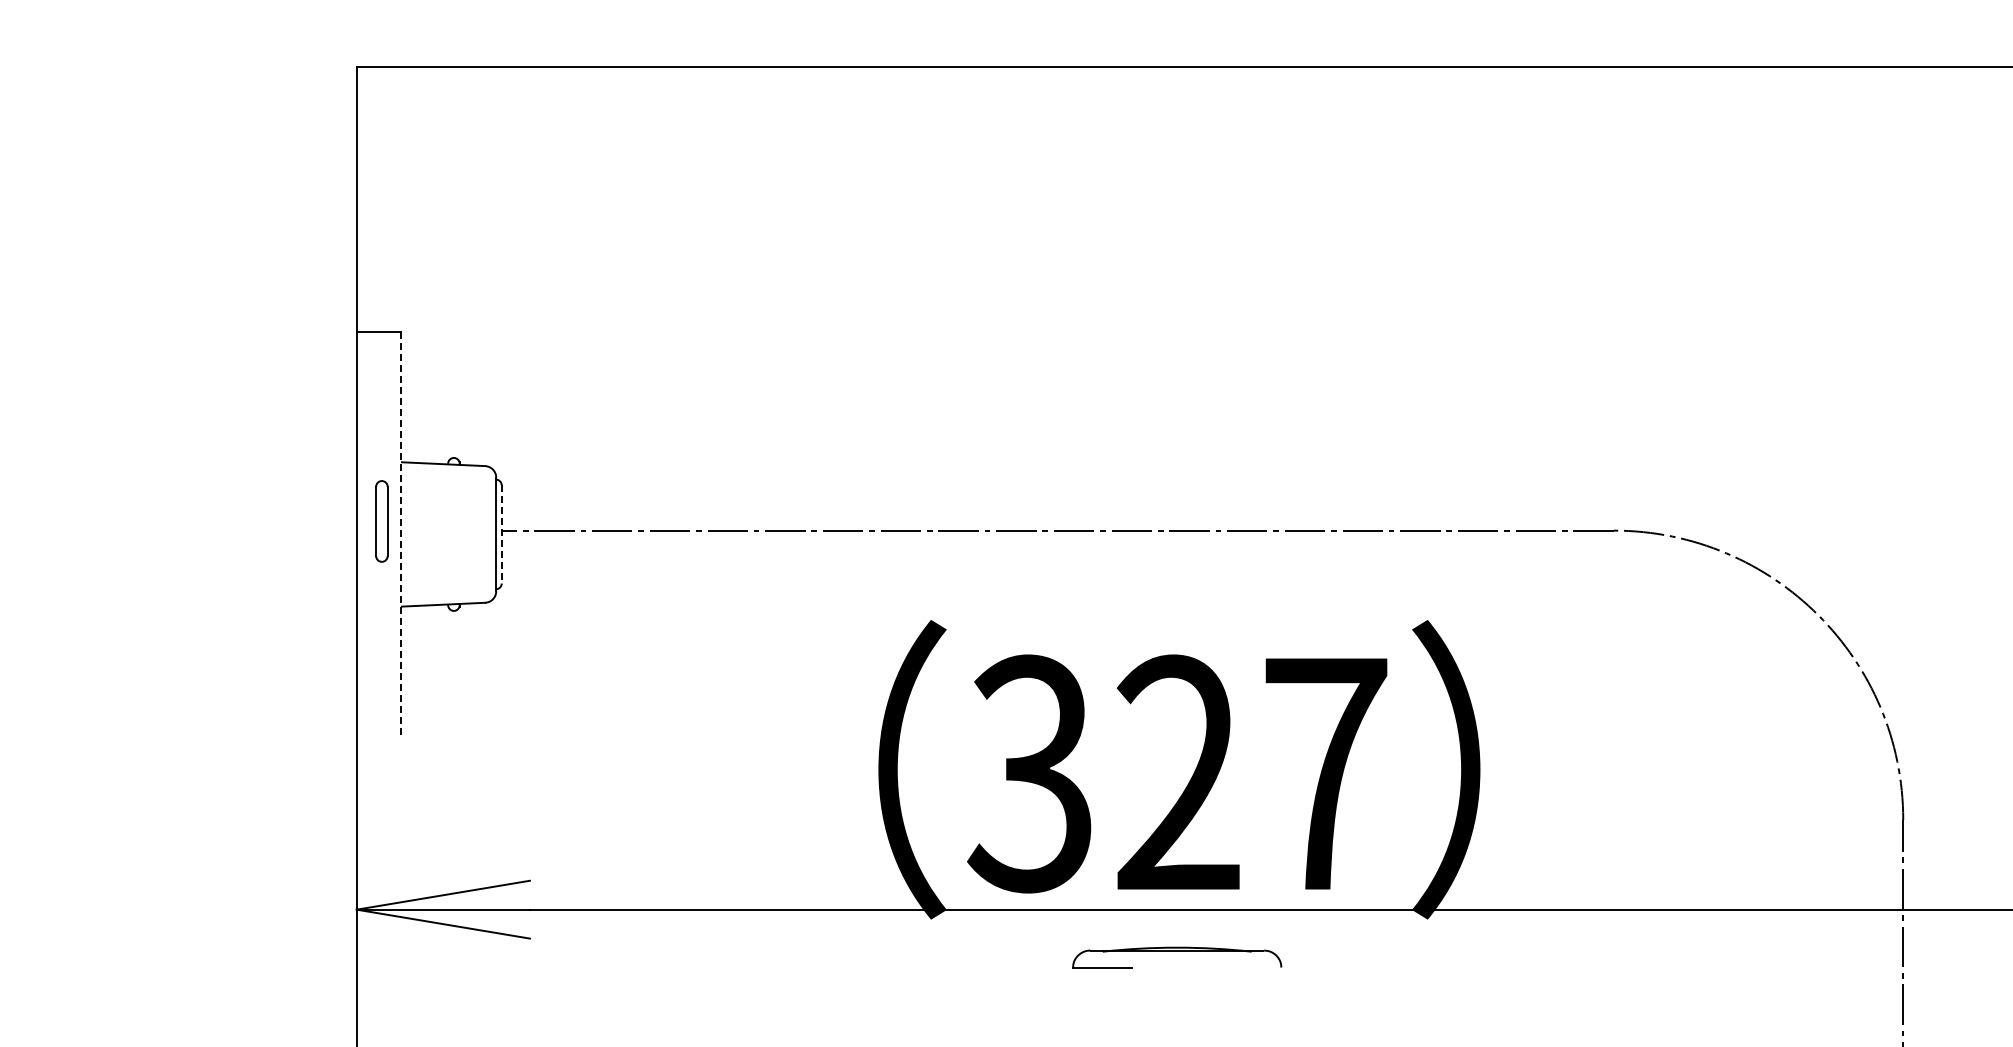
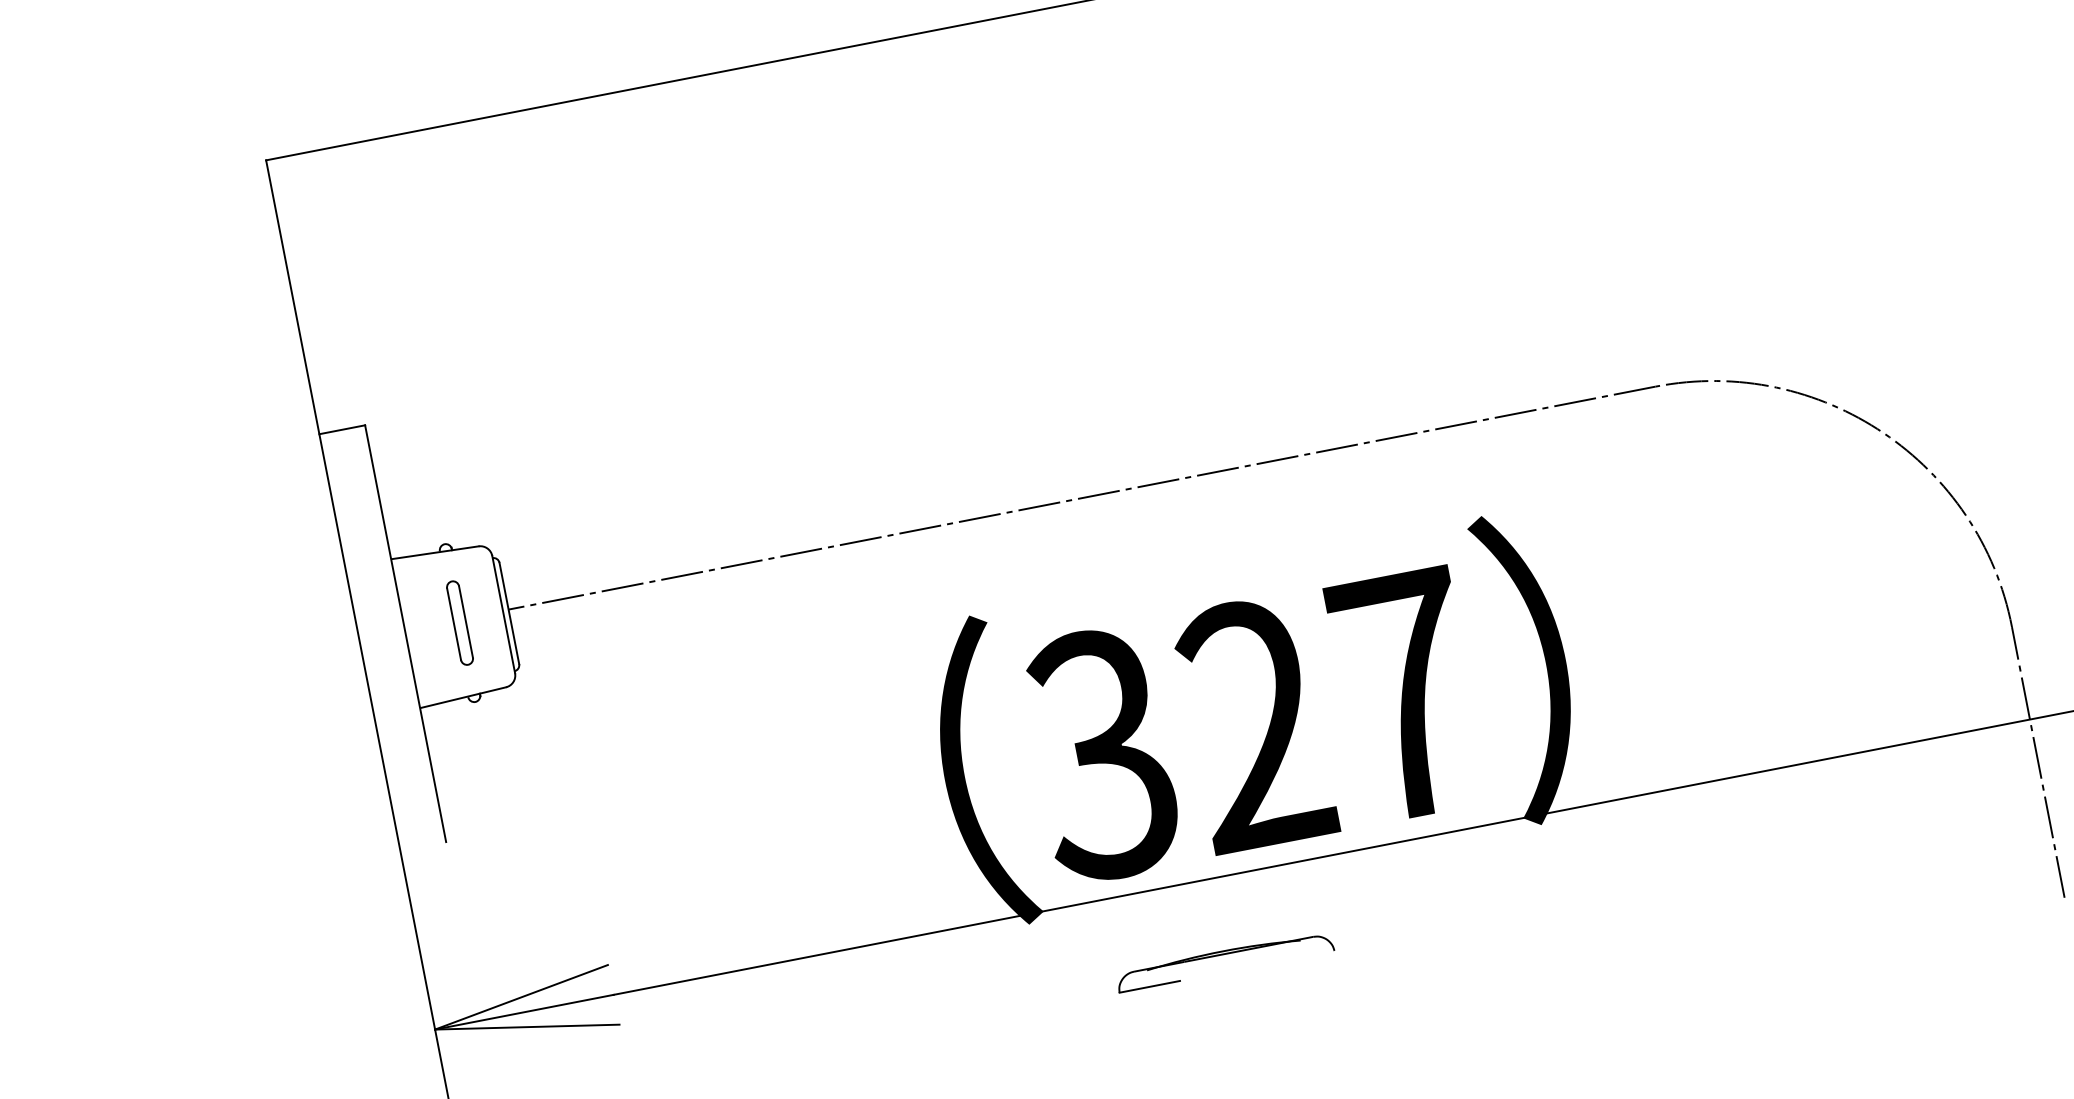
part: (381, 521) -> (459, 623), moved
line: (401, 534) -> (406, 633), dashed -> solid
line: (501, 534) -> (509, 613), dashed -> solid
part: (1177, 957) -> (1225, 961), moved

